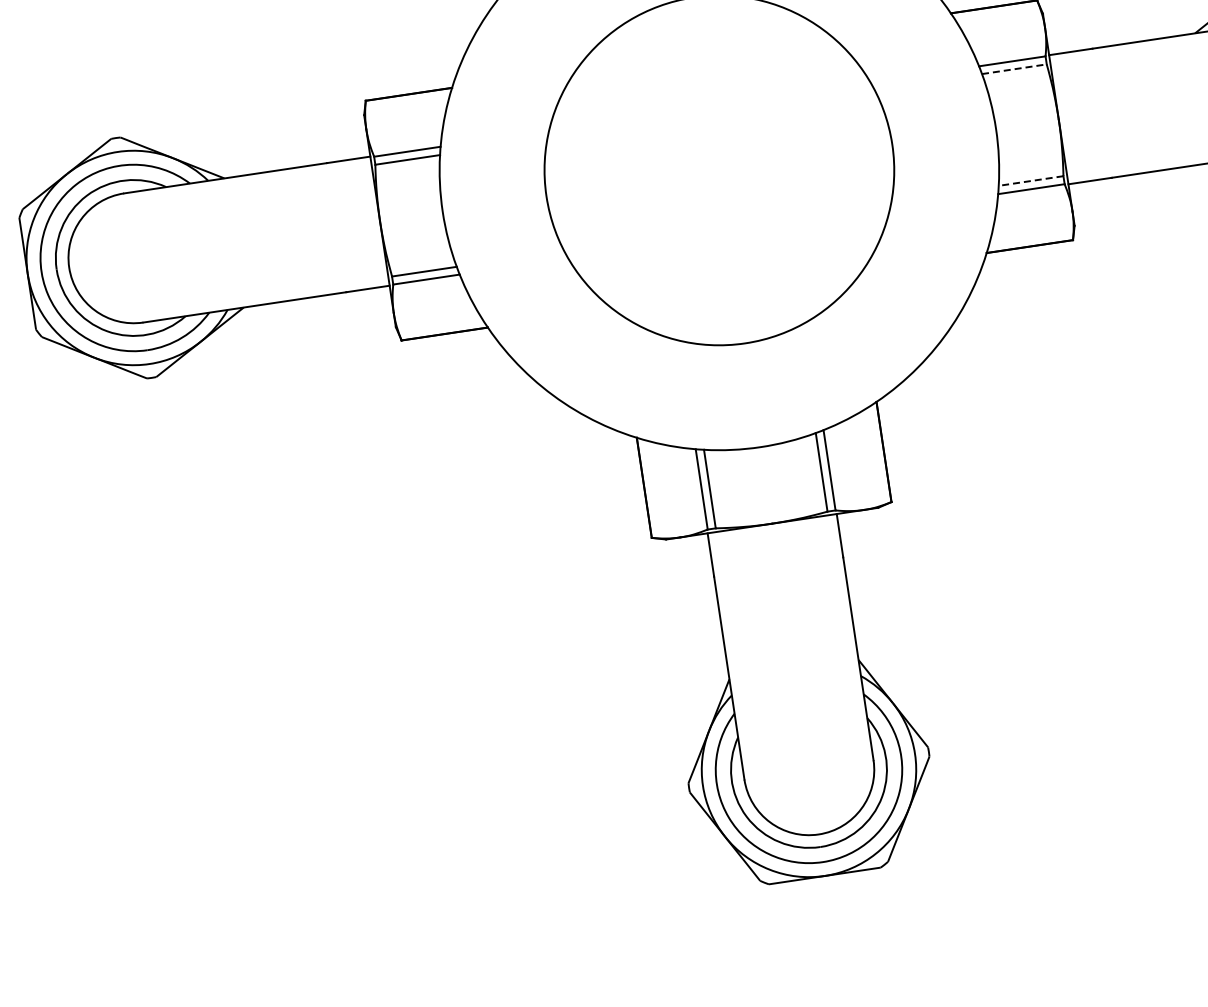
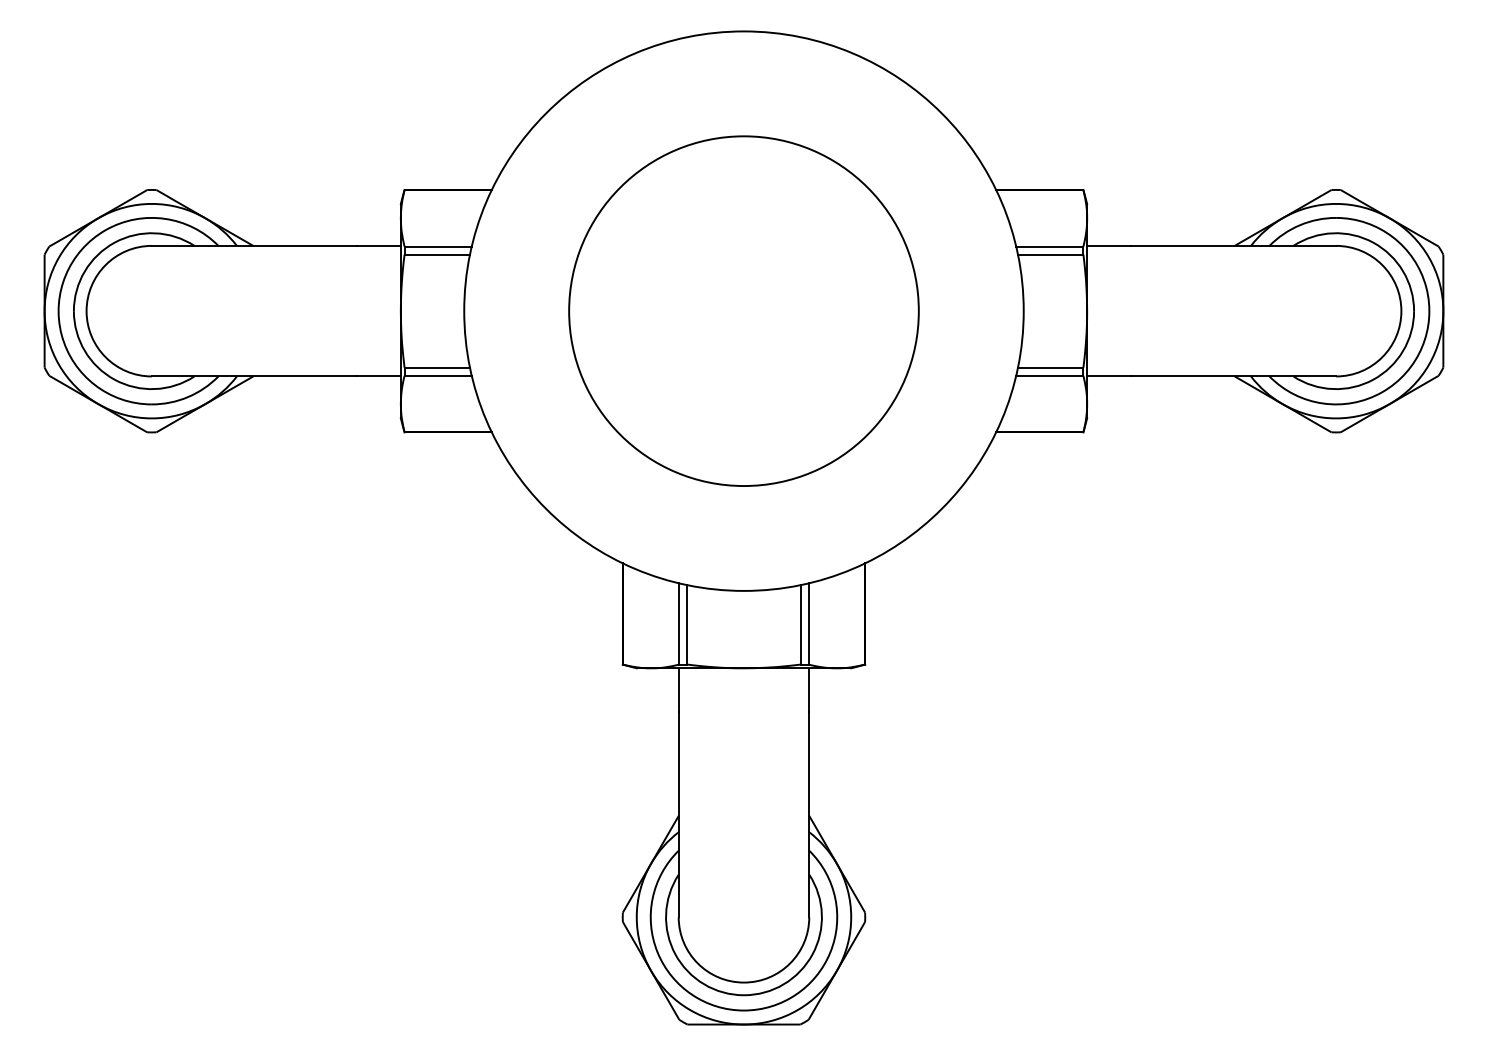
line: (1014, 69) -> (1050, 254), dashed -> solid
line: (1030, 180) -> (1050, 367), dashed -> solid

